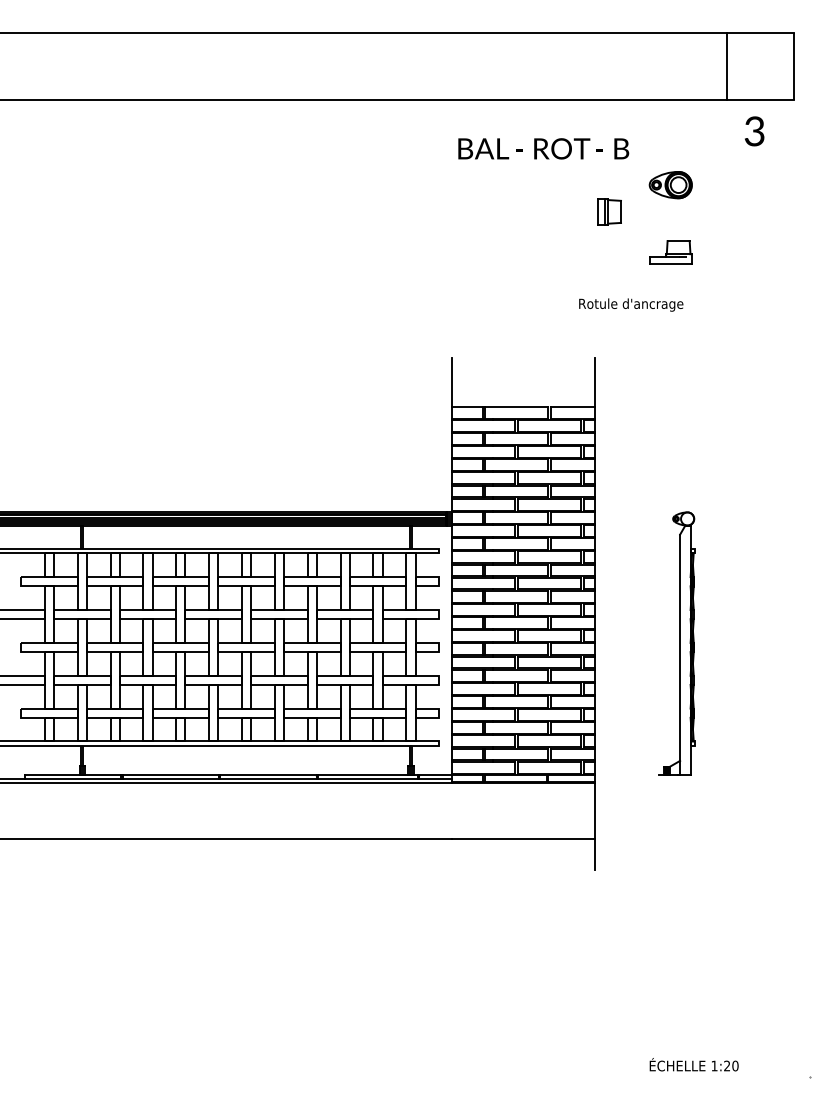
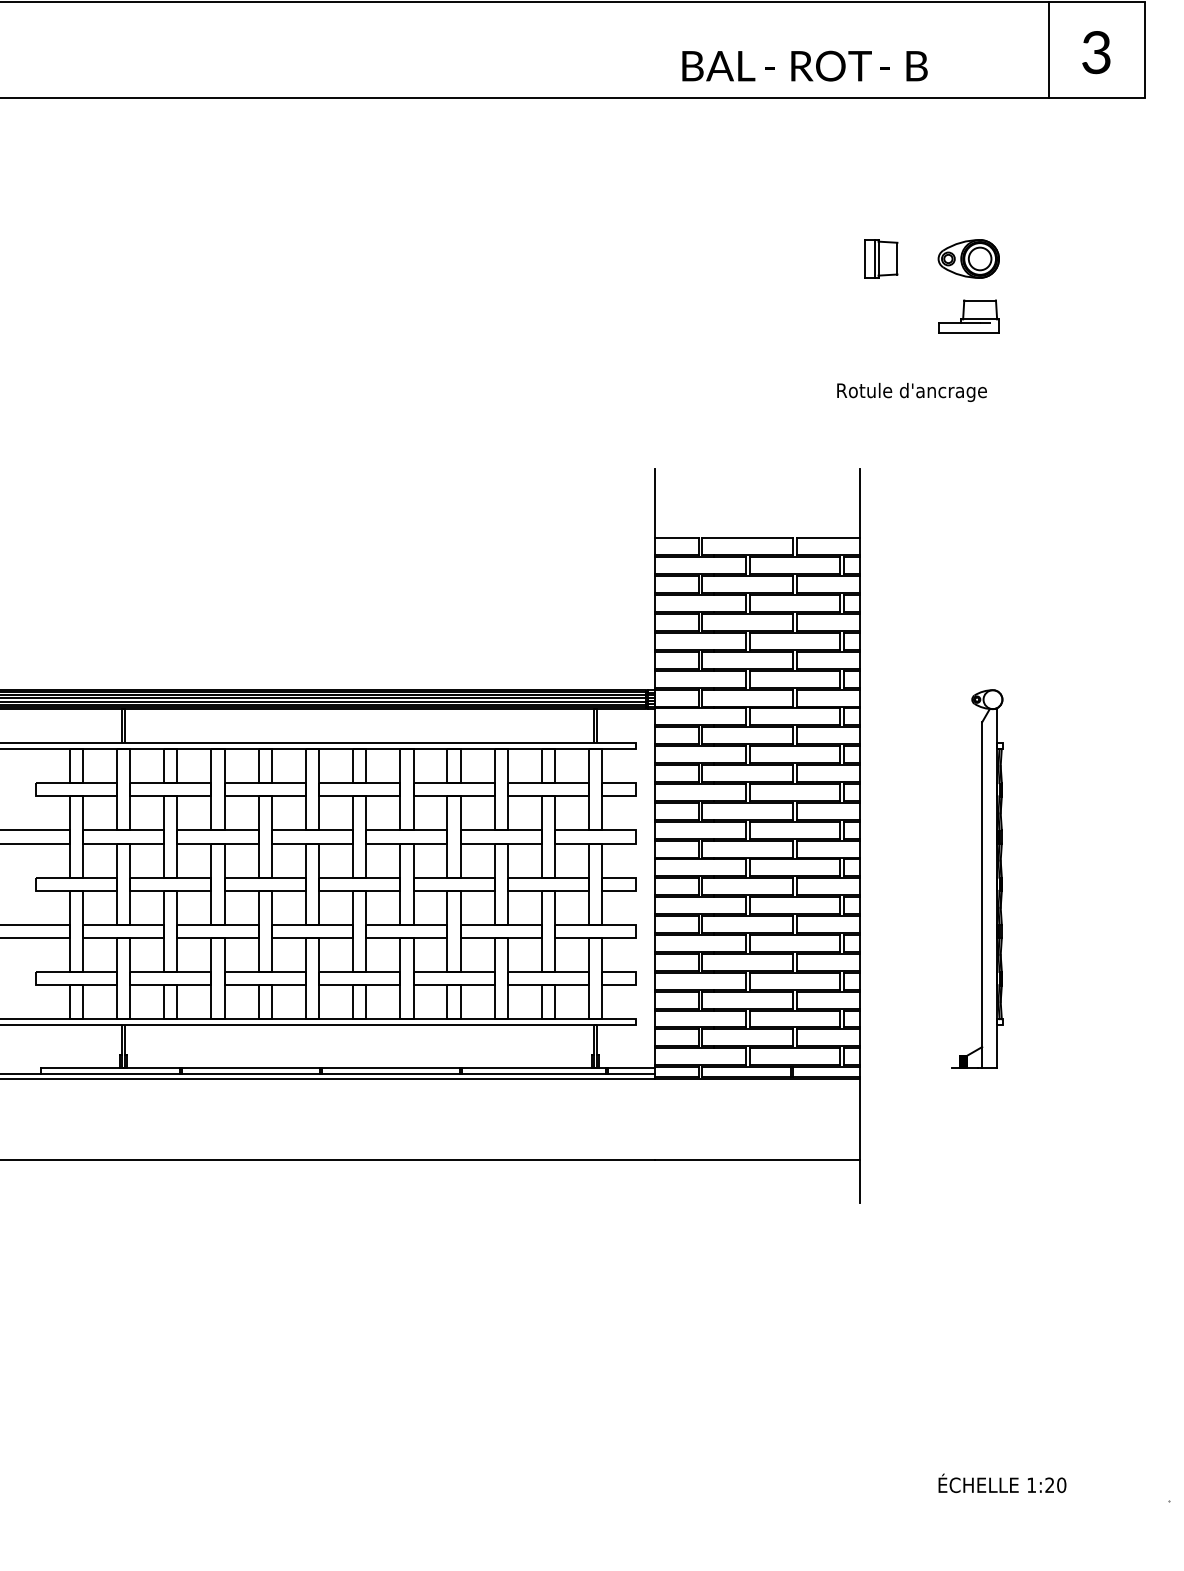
text: (754, 131) -> (1096, 52), moved
text: (543, 148) -> (804, 65), moved
part: (670, 185) -> (968, 259), moved

